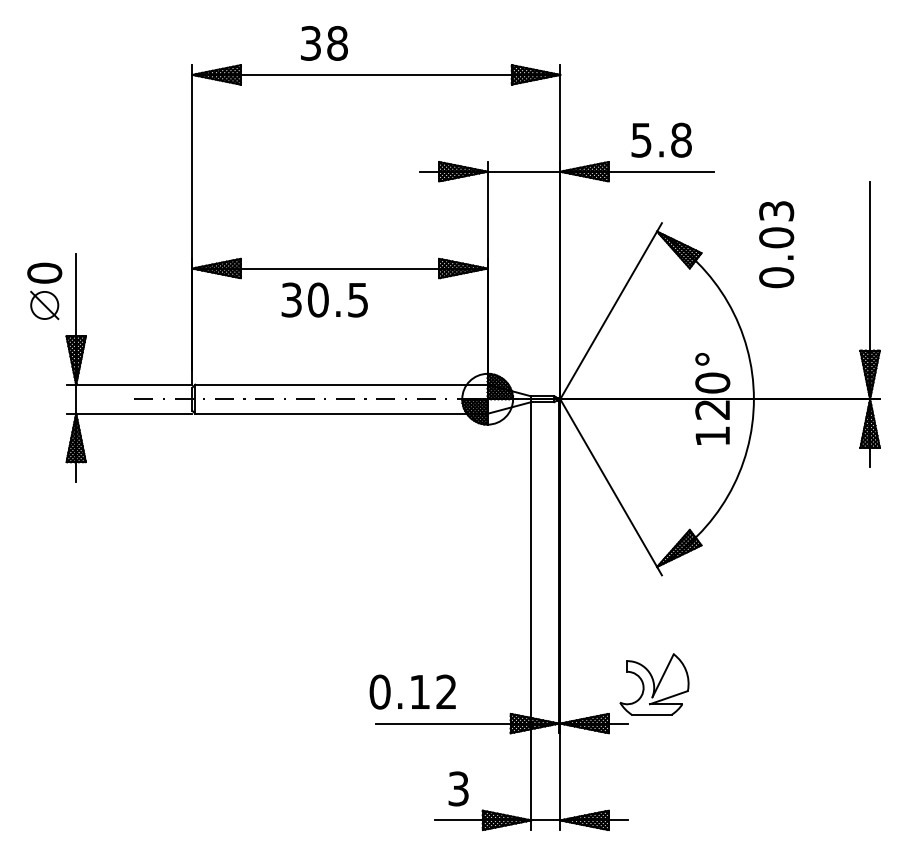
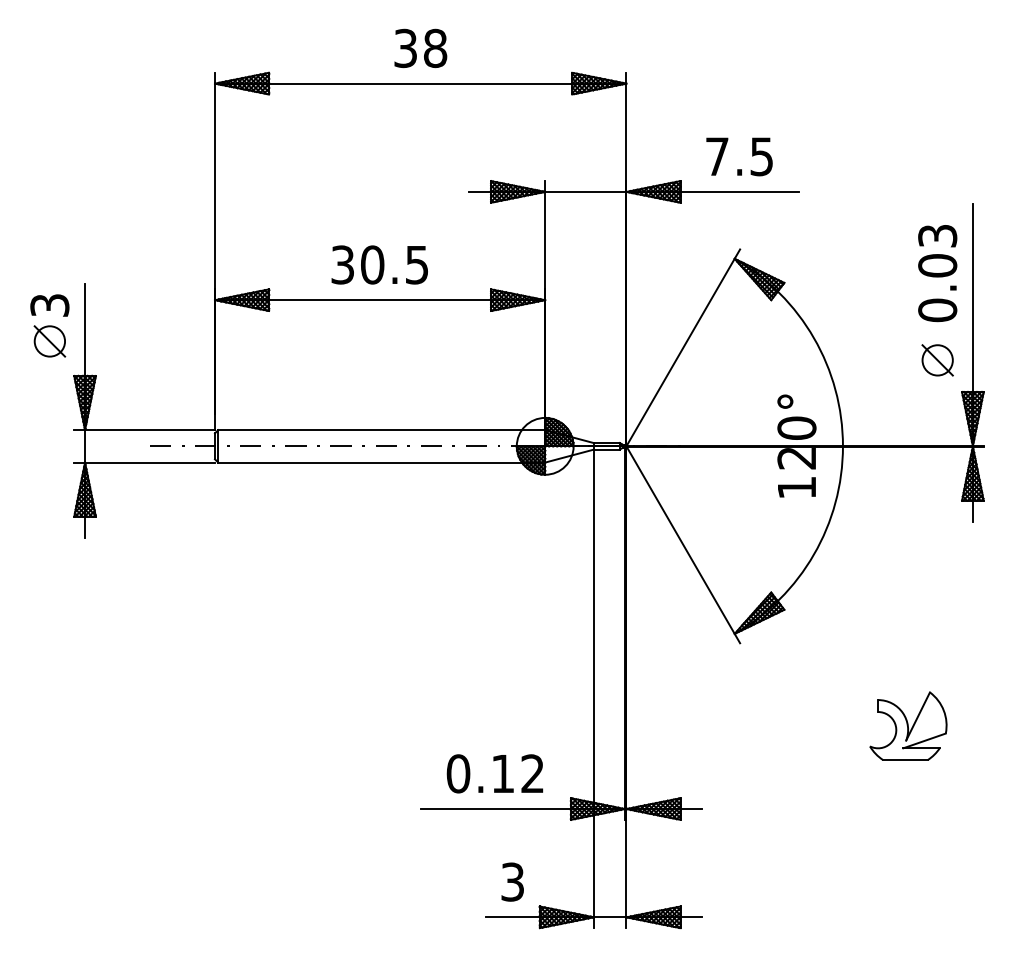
text: (324, 43) -> (420, 48), moved
text: (661, 139) -> (739, 155), 5.8 -> 7.5
text: (776, 244) -> (937, 273), moved
text: (44, 272) -> (49, 304), 0 -> 3
text: (324, 299) -> (379, 264), moved
part: (838, 321) -> (937, 359), added
part: (654, 684) -> (908, 726), moved
text: (412, 691) -> (494, 773), moved

